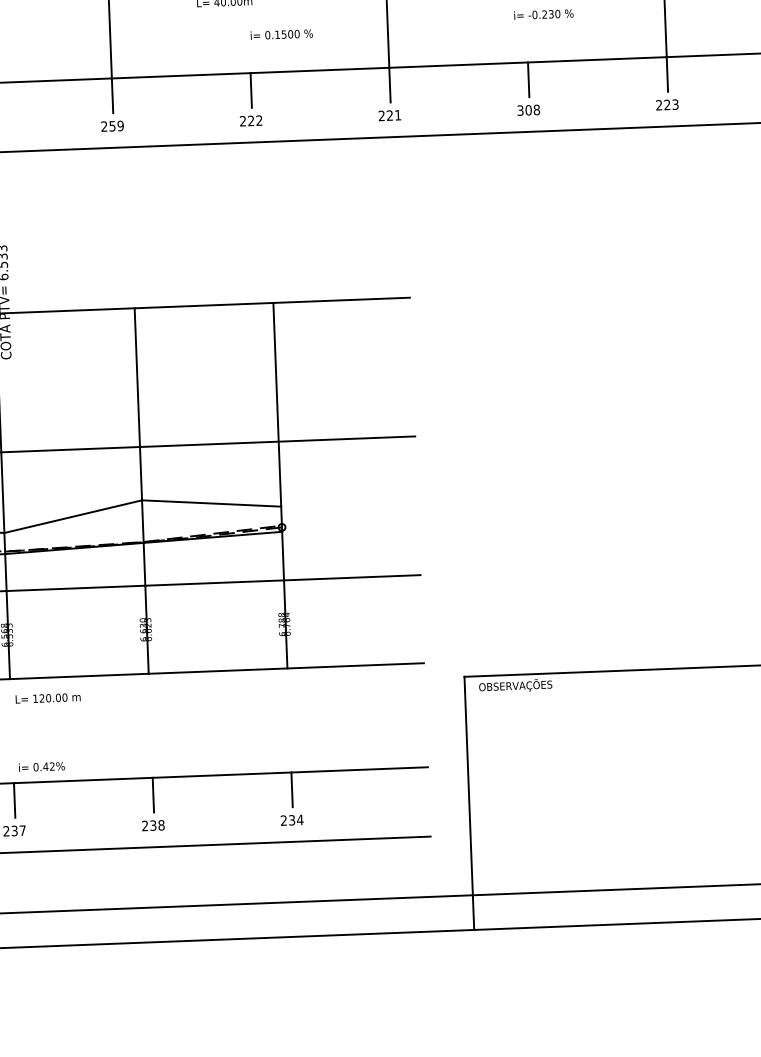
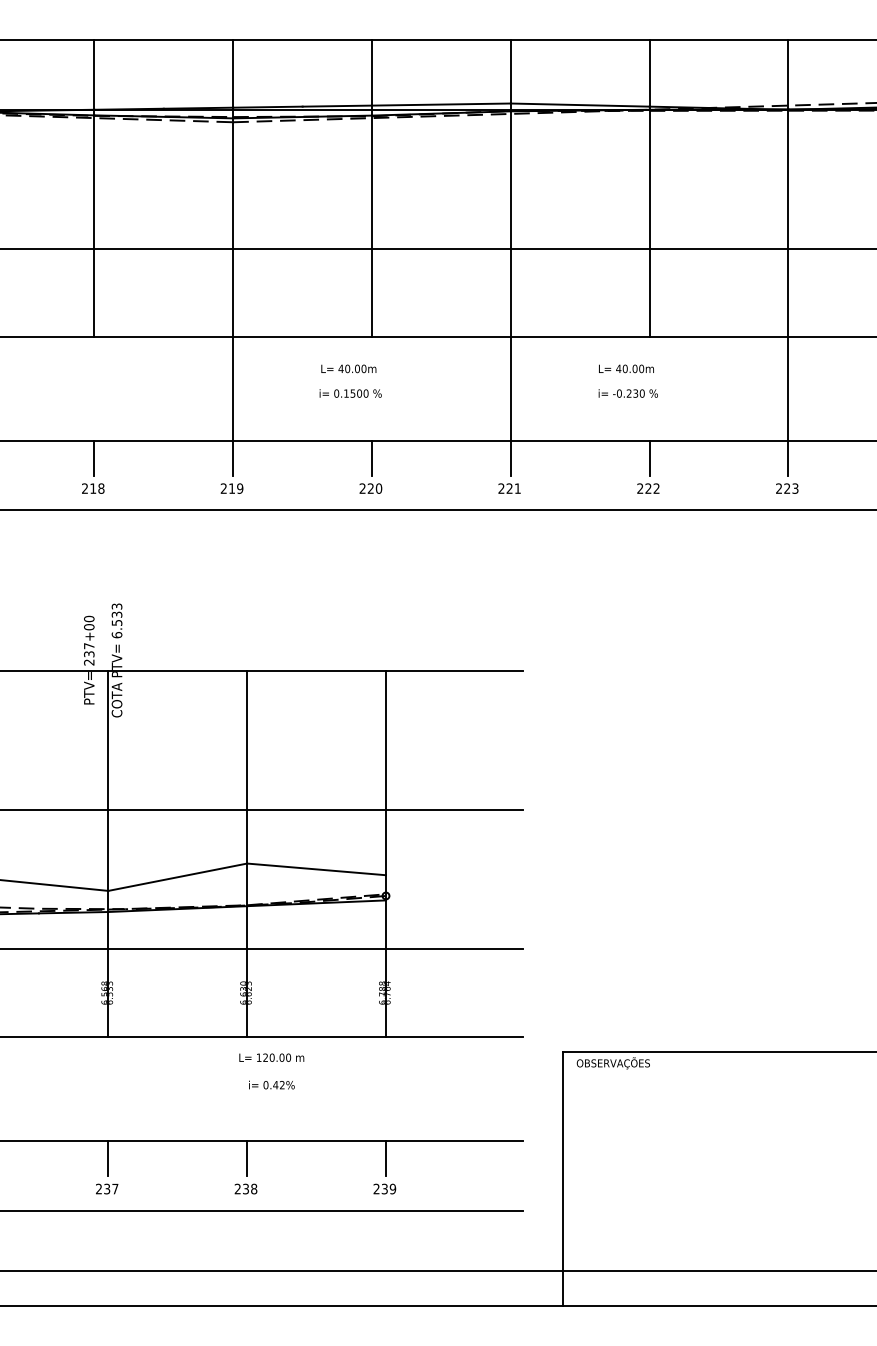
text: (543, 14) -> (627, 393), moved
text: (281, 34) -> (350, 393), moved
text: (528, 110) -> (648, 488), 308 -> 222
text: (258, 120) -> (378, 488), 222 -> 220
text: (111, 126) -> (231, 488), 259 -> 219
text: (47, 698) -> (271, 1057), moved
text: (41, 766) -> (271, 1084), moved
text: (299, 819) -> (392, 1188), 234 -> 239

